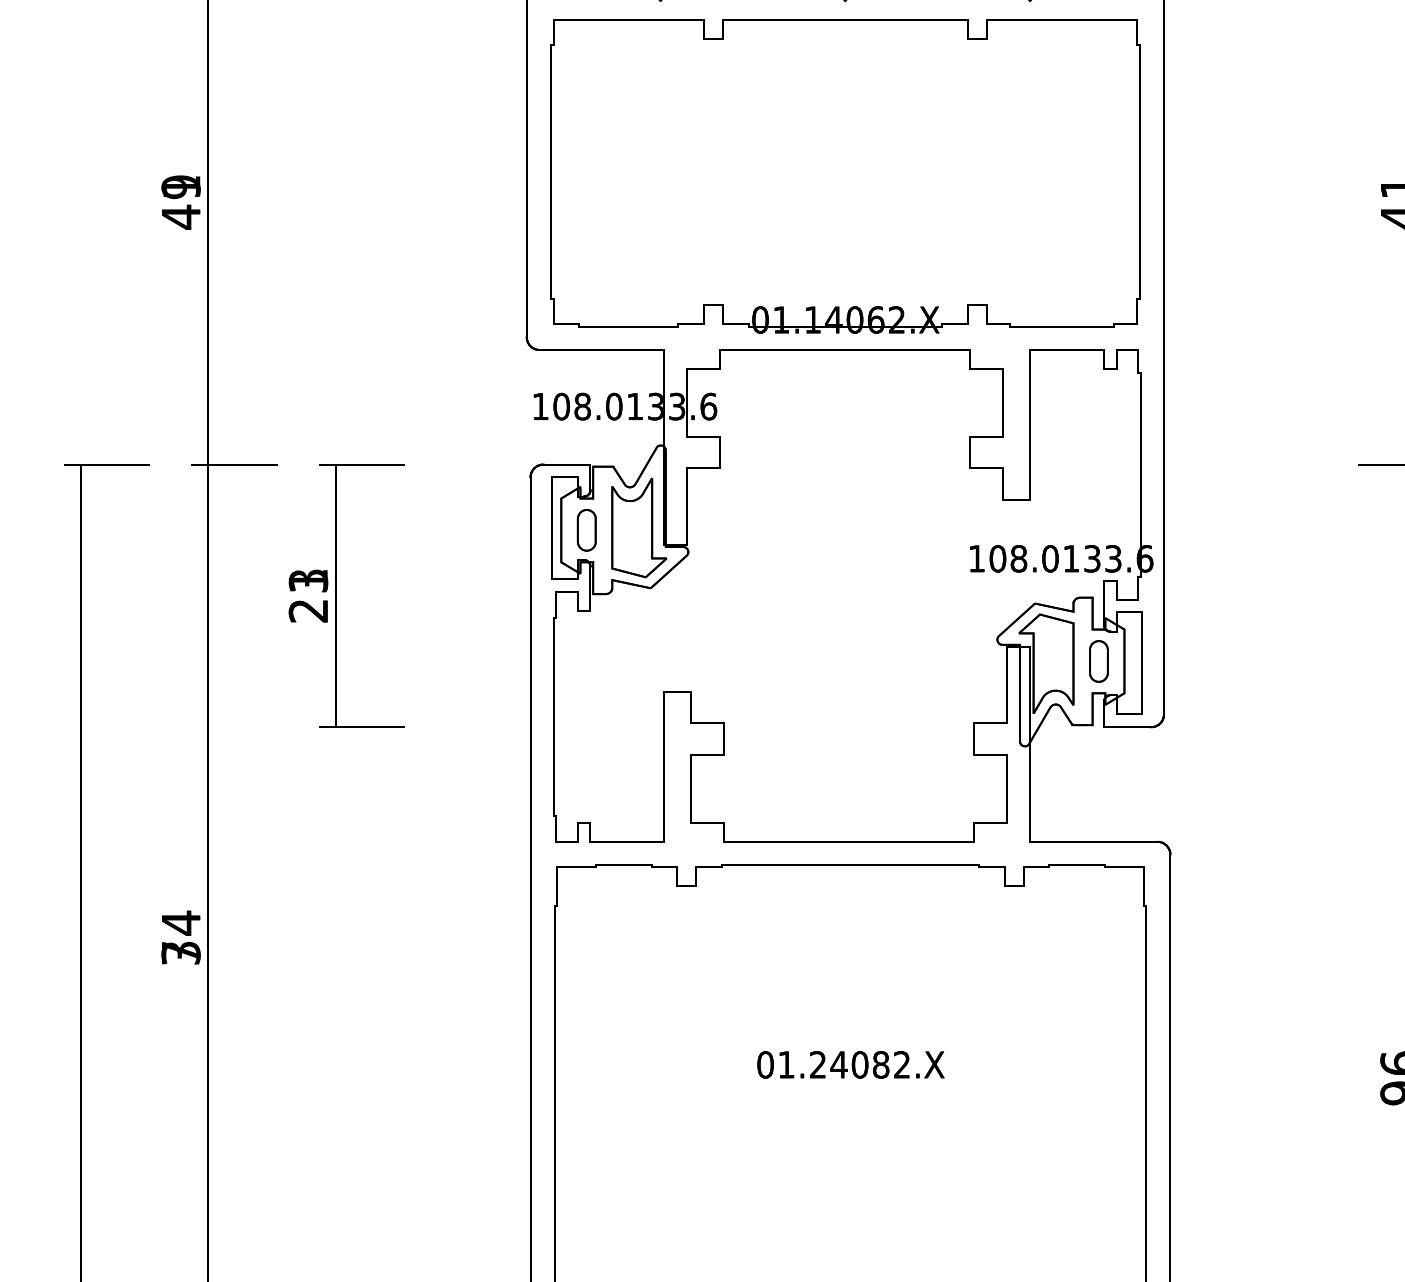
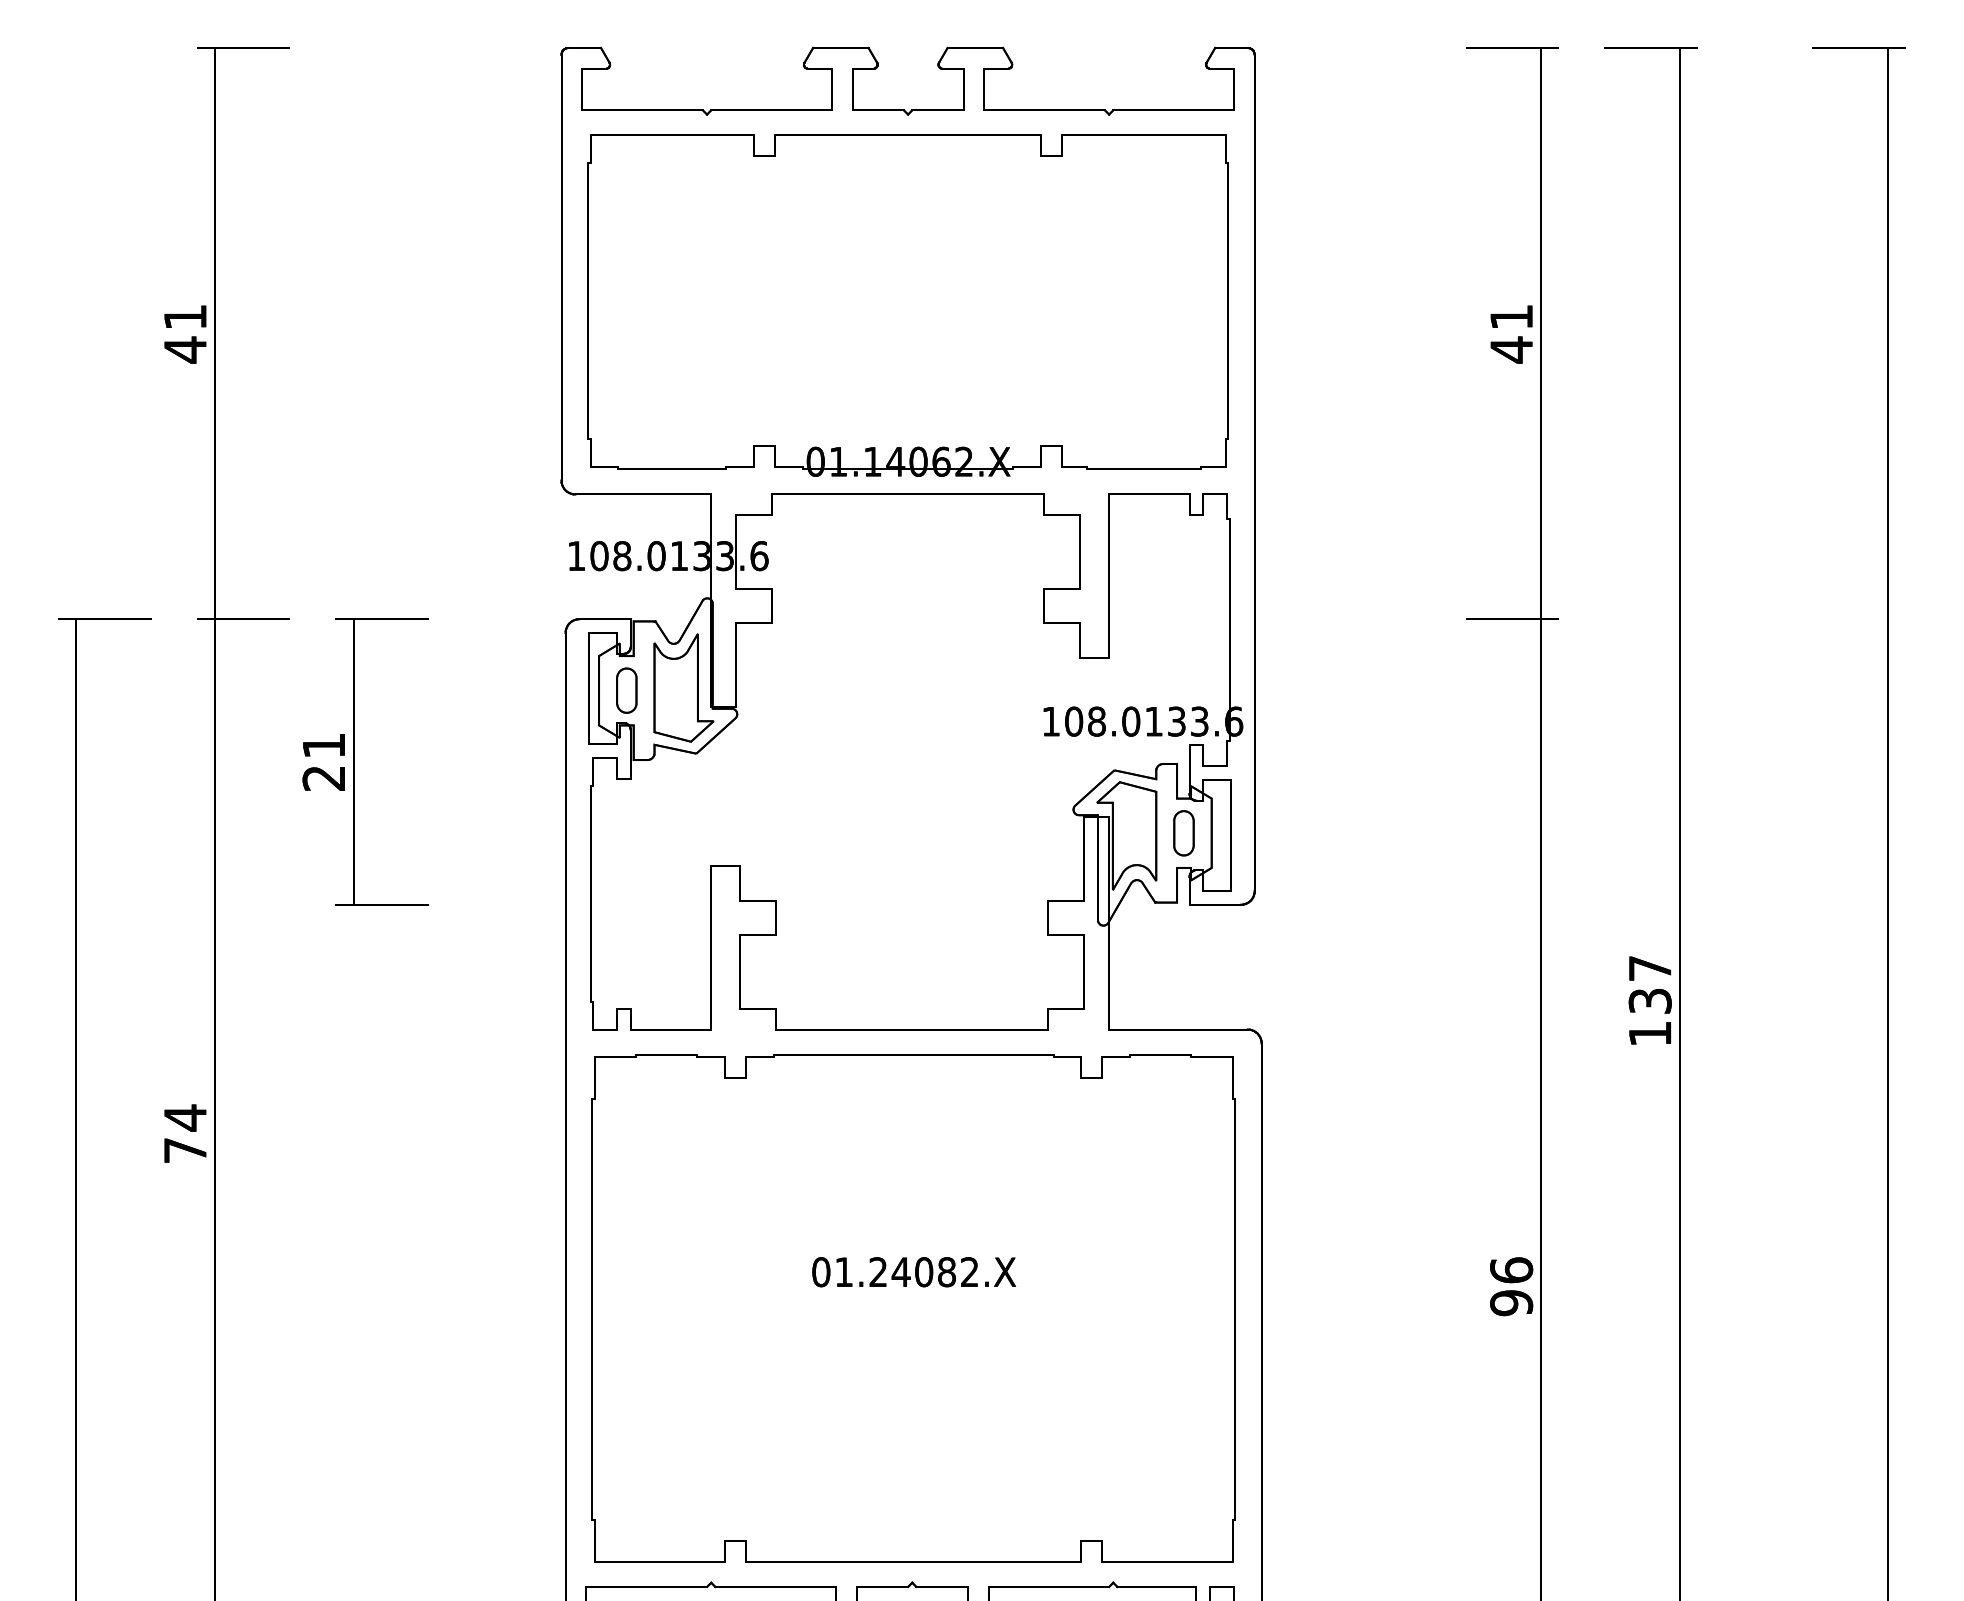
text: (181, 187) -> (185, 317), 49 -> 41
text: (308, 580) -> (323, 745), 23 -> 21
text: (180, 953) -> (184, 1150), 34 -> 74

